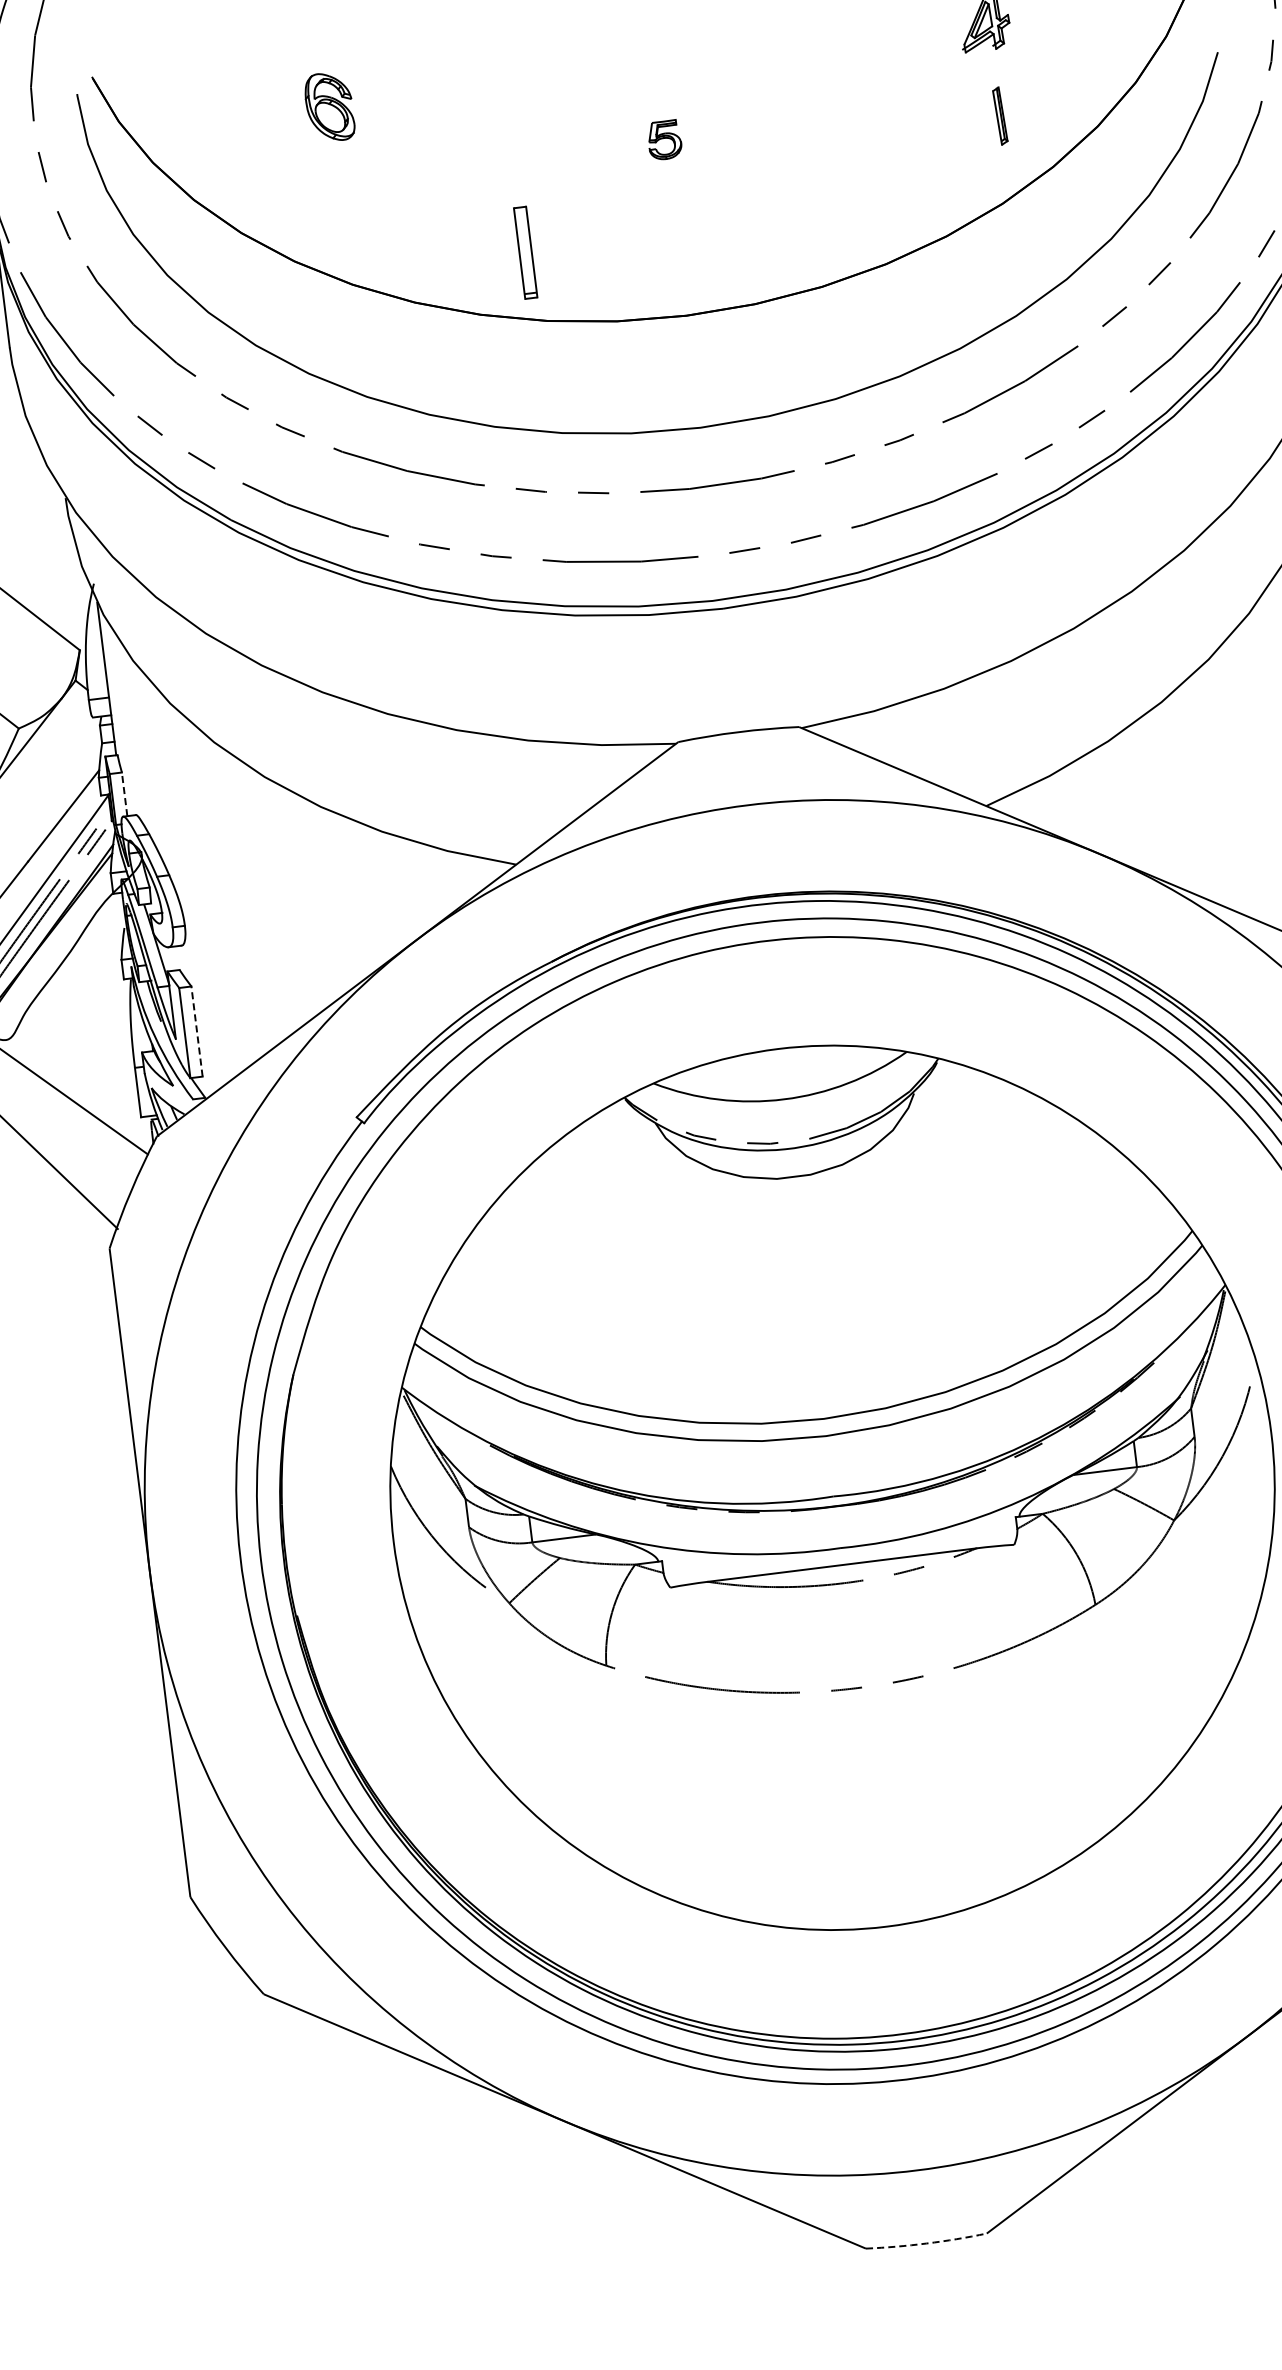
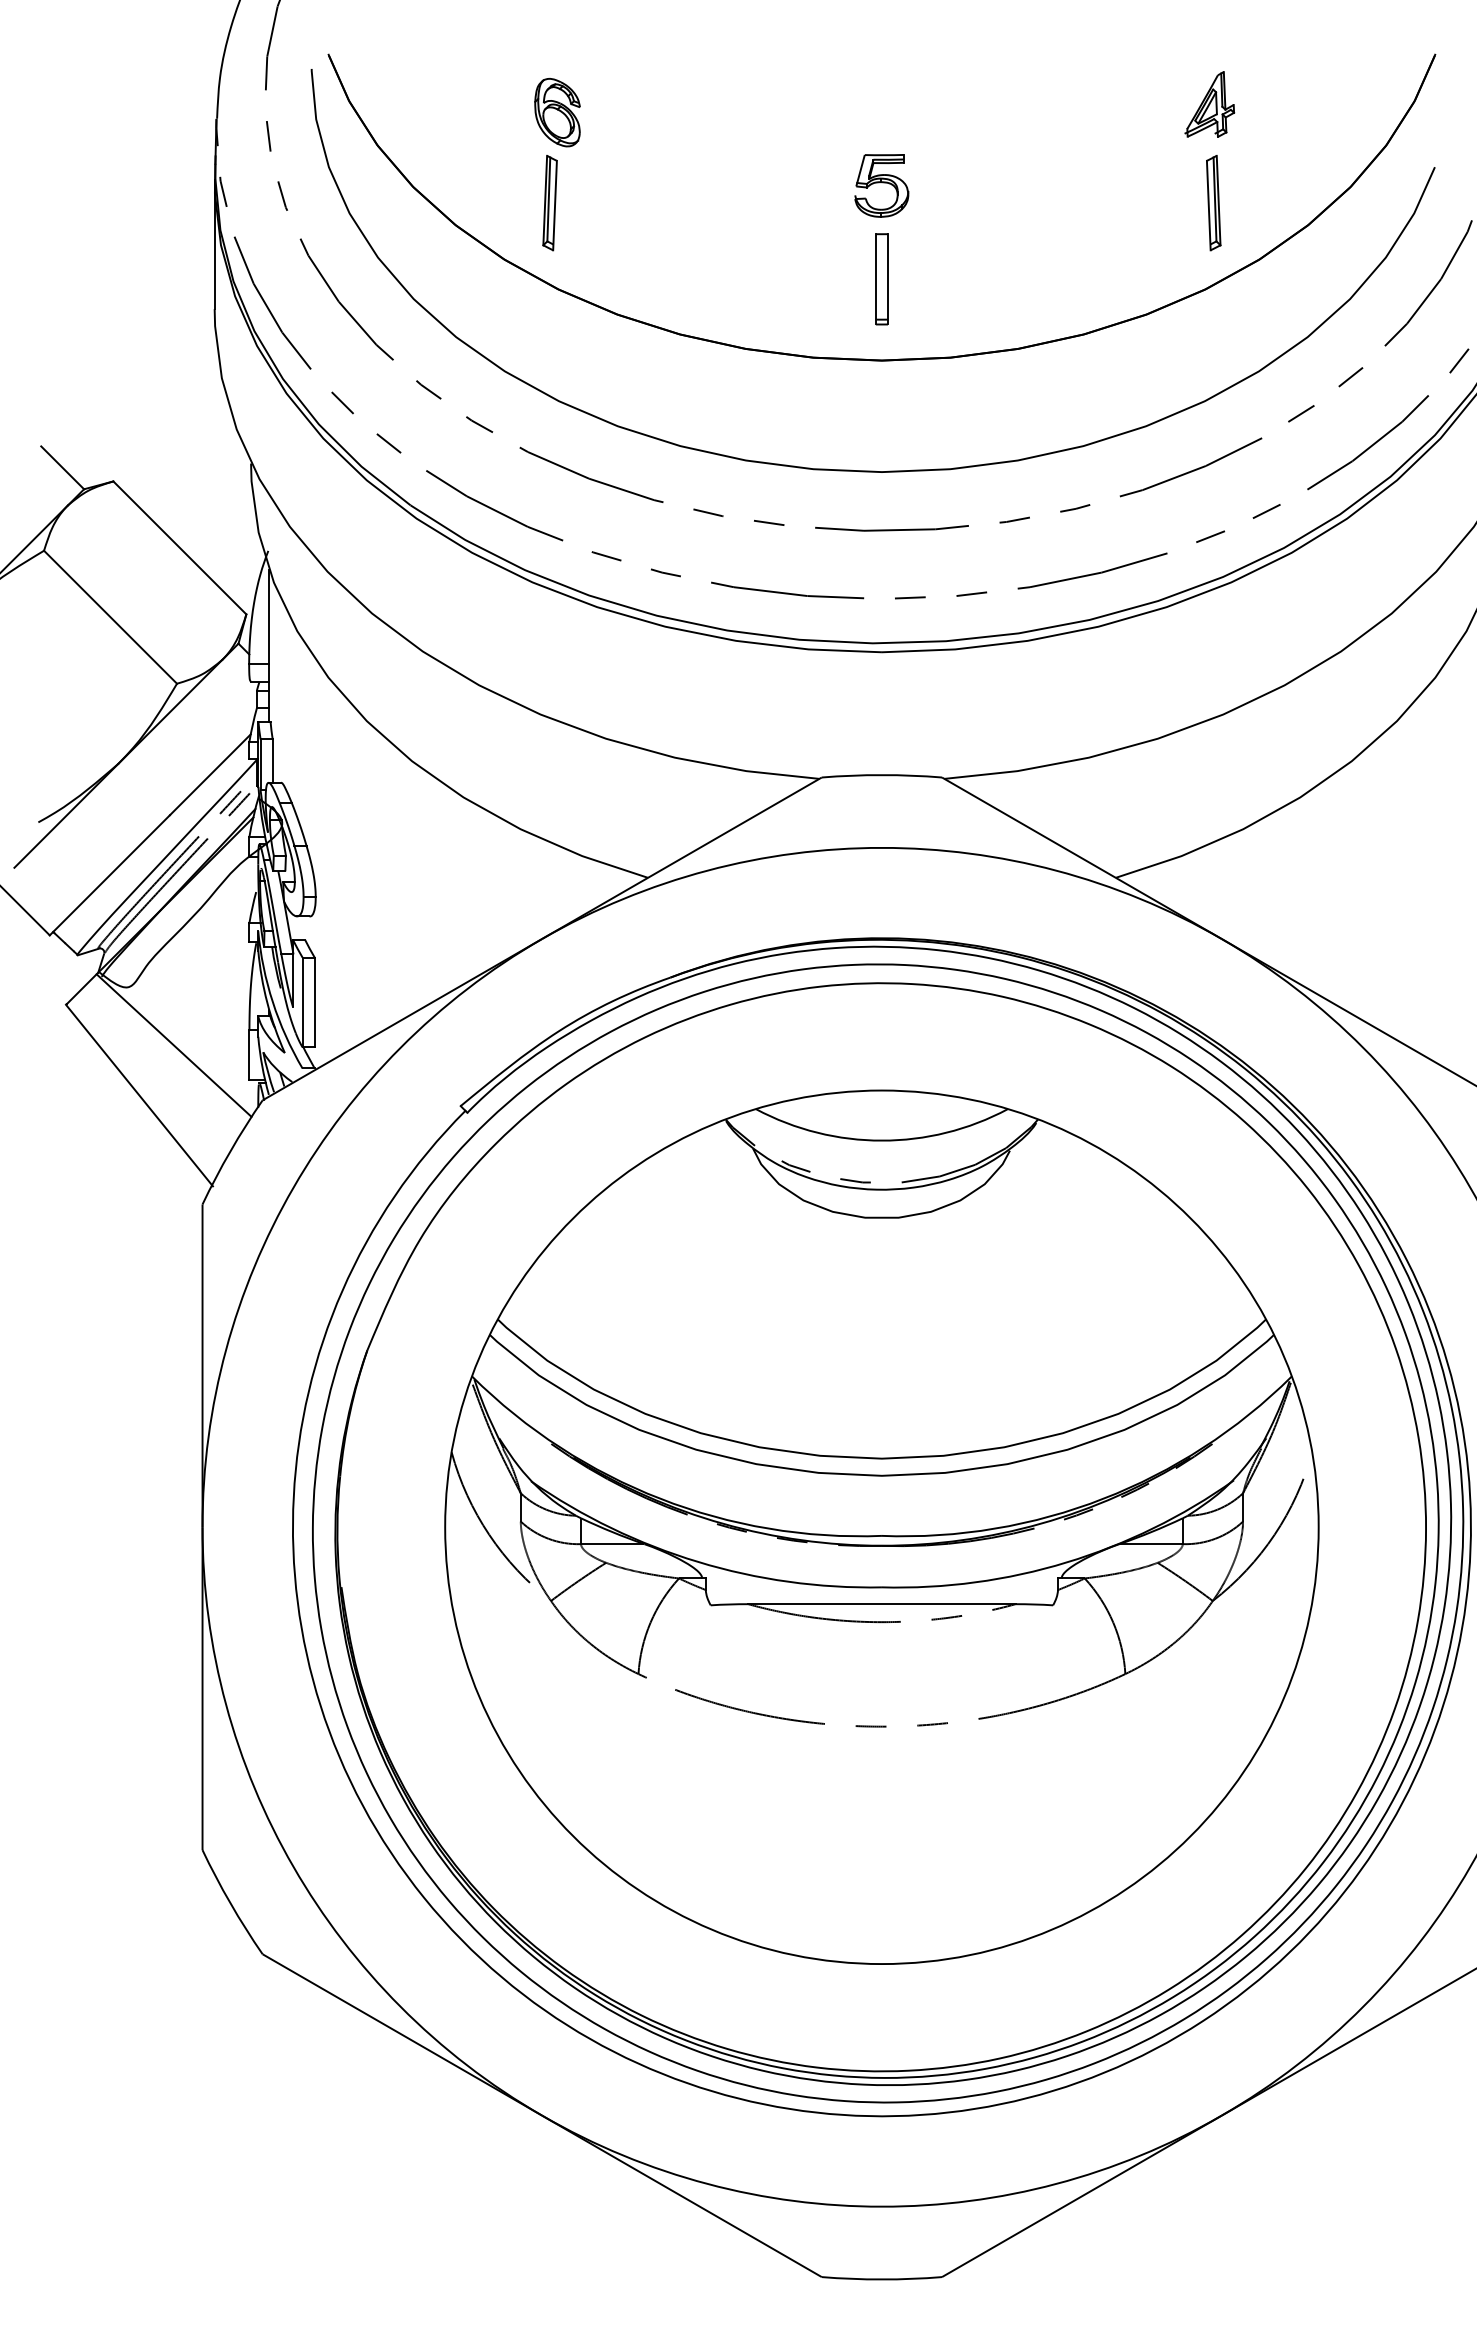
part: (1000, 116) -> (1213, 203), size x1.67
part: (664, 139) -> (881, 185), size x1.67
part: (332, 199) -> (549, 203), added
part: (525, 253) -> (881, 279), moved
line: (124, 794) -> (272, 761), dashed -> solid
line: (196, 1031) -> (314, 1002), dashed -> solid
arc: (926, 2243) -> (881, 2279), dashed -> solid

